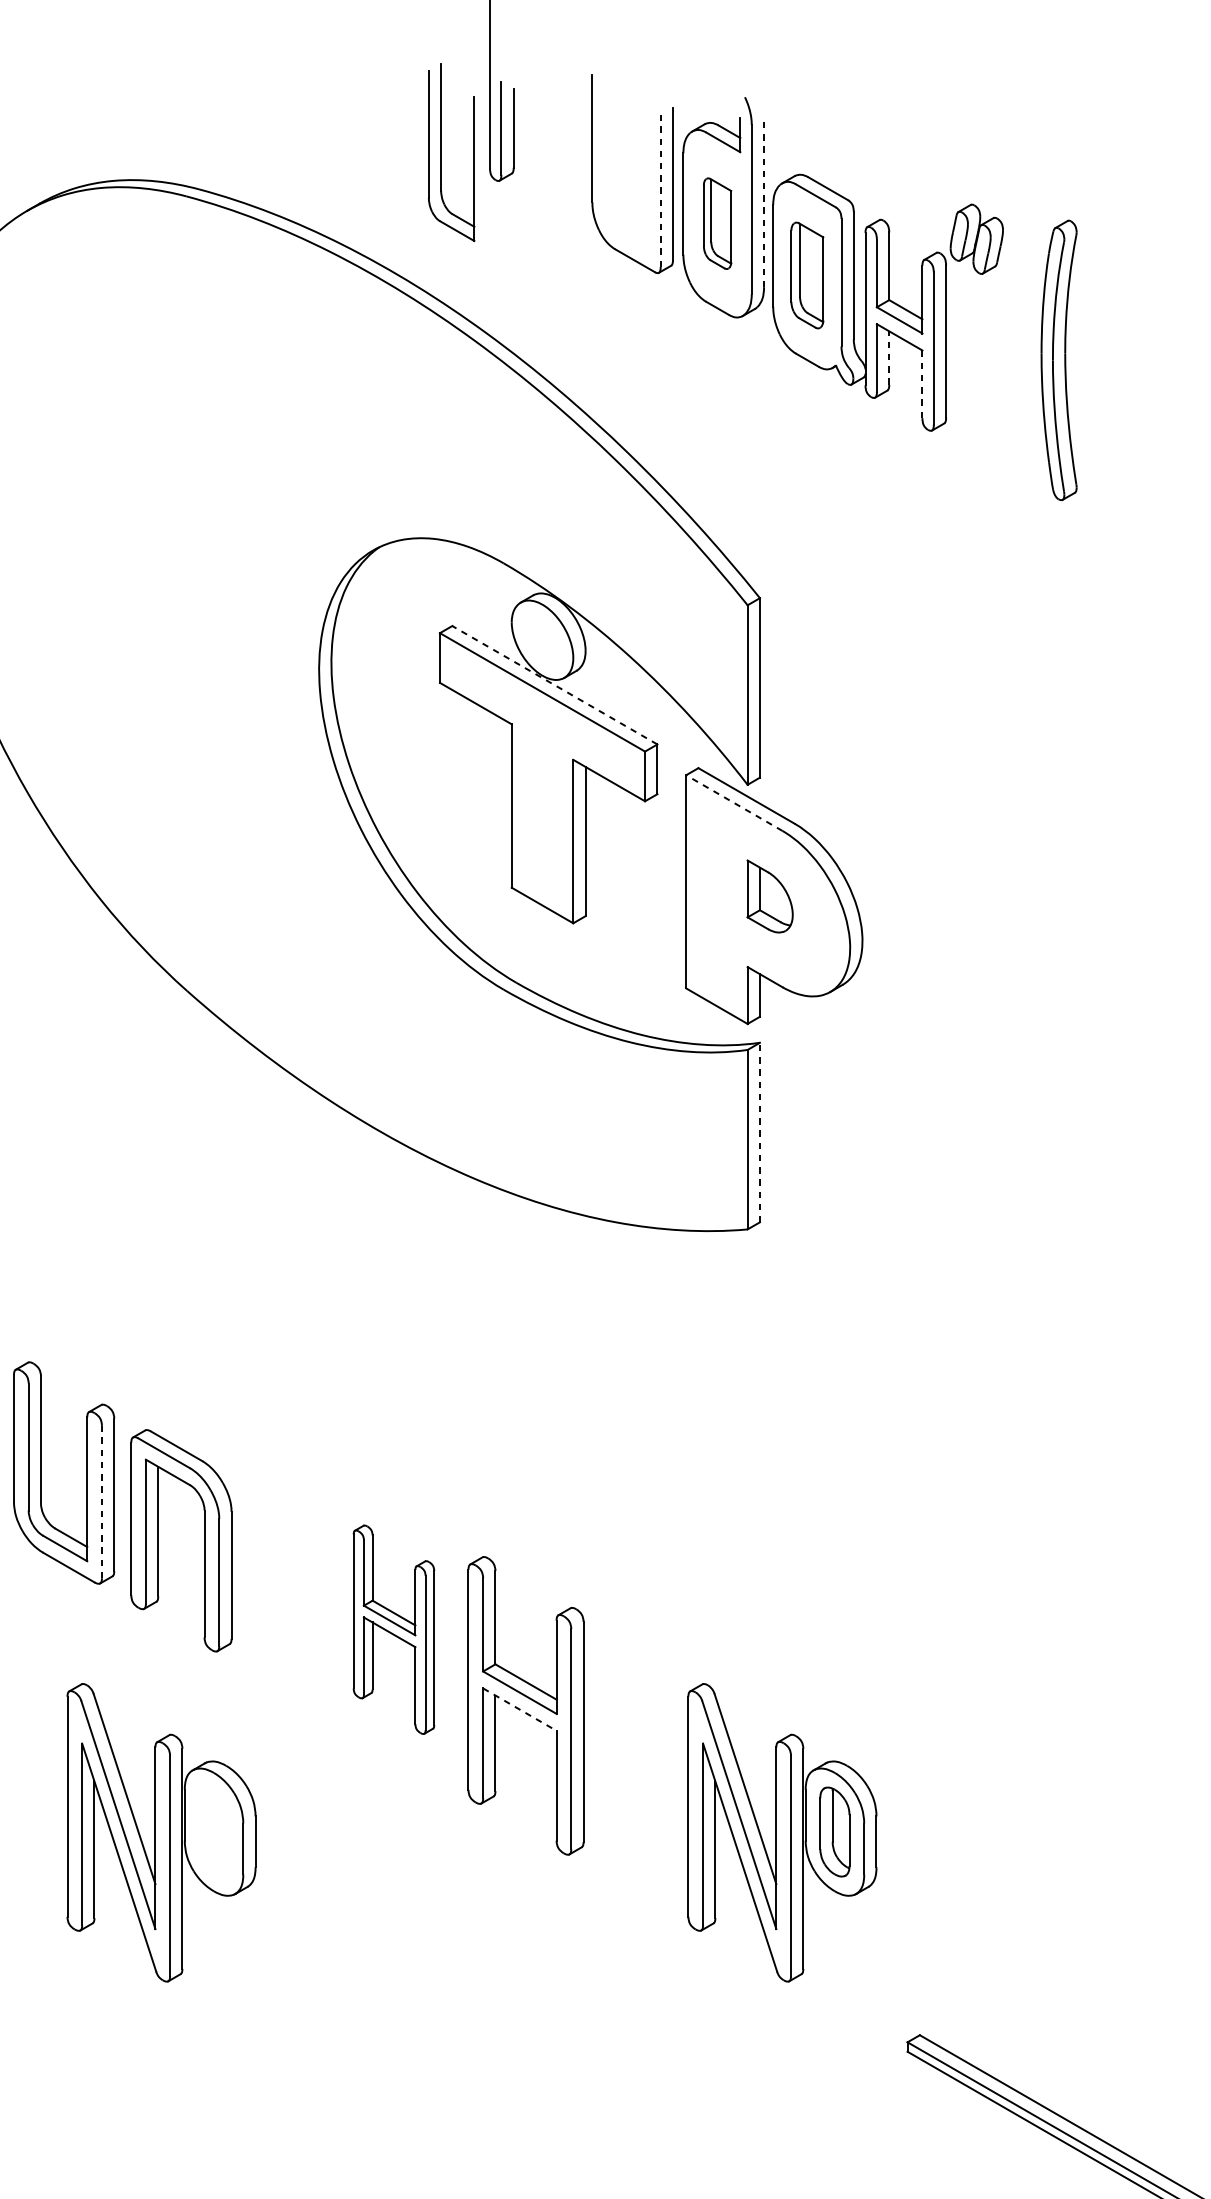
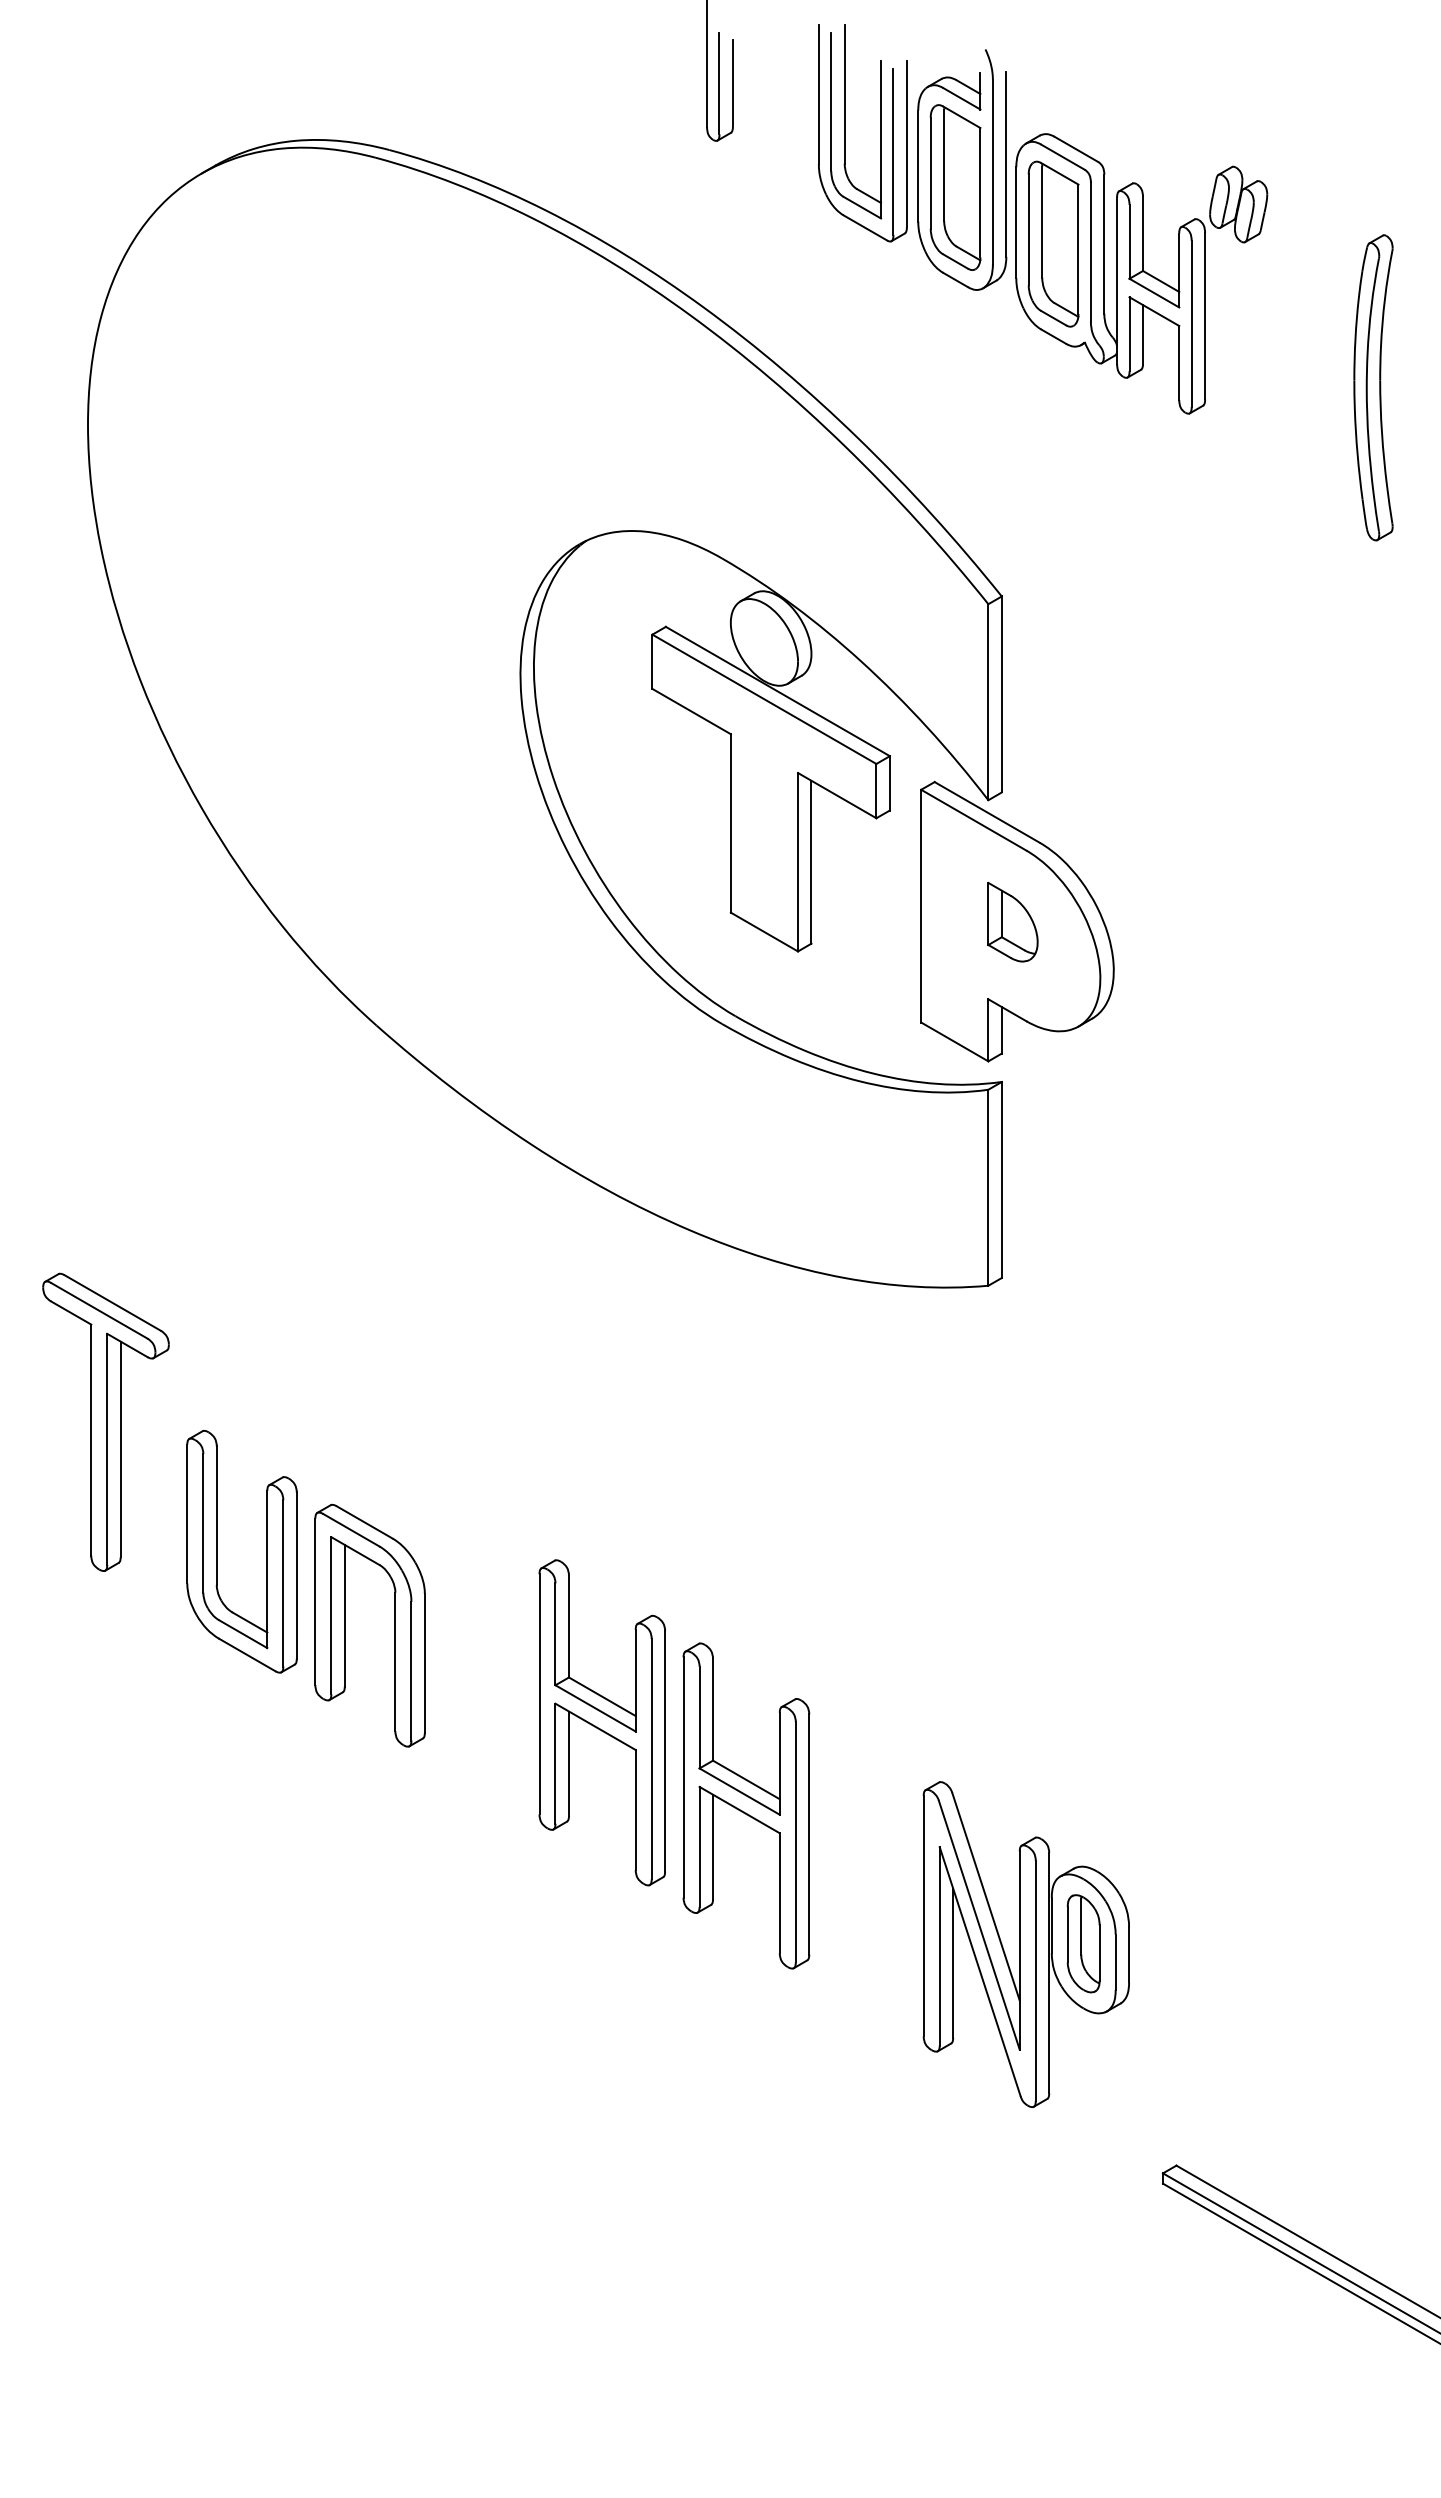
part: (441, 152) -> (845, 121), moved
line: (660, 190) -> (893, 151), dashed -> solid
line: (764, 201) -> (1006, 163), dashed -> solid
part: (717, 223) -> (955, 187), size x1.67
part: (807, 274) -> (1053, 243), size x1.43
line: (889, 357) -> (1143, 333), dashed -> solid
part: (1059, 360) -> (1373, 387), moved
line: (922, 383) -> (1179, 362), dashed -> solid
line: (554, 685) -> (777, 691), dashed -> solid
line: (734, 803) -> (973, 820), dashed -> solid
line: (759, 1132) -> (1001, 1179), dashed -> solid
line: (102, 1501) -> (283, 1582), dashed -> solid
part: (393, 1629) -> (601, 1722), size x1.43
line: (520, 1709) -> (740, 1810), dashed -> solid
part: (160, 1832) -> (347, 1944), removed

